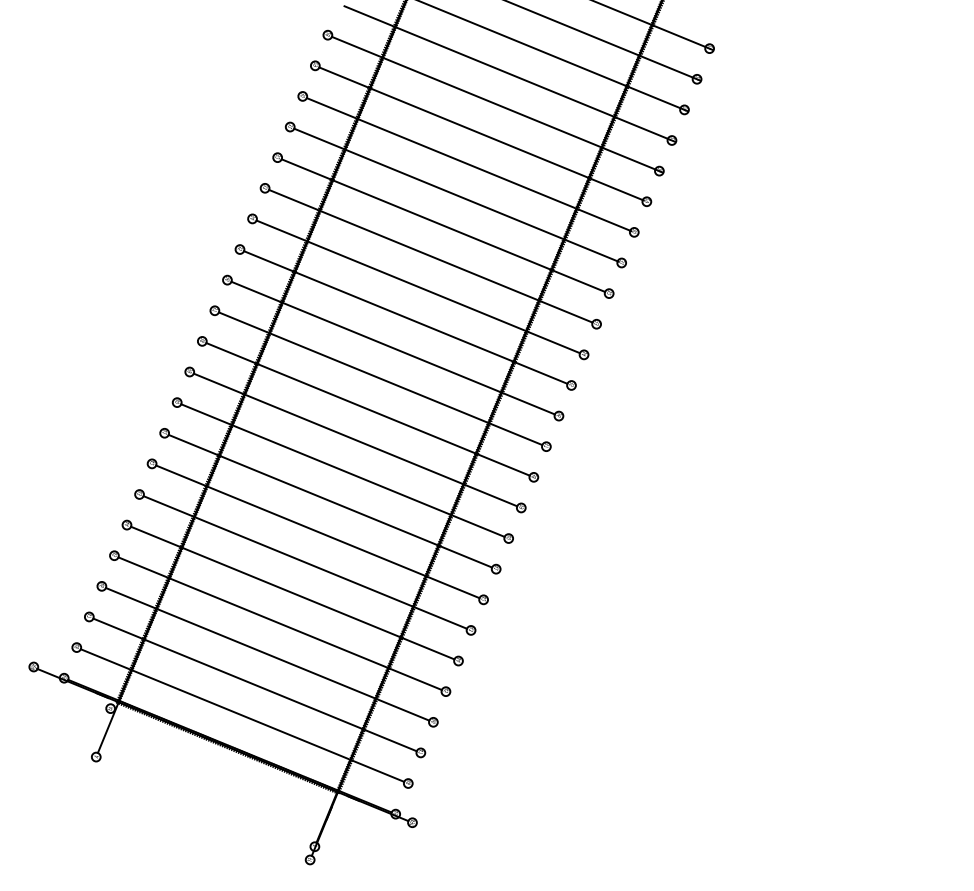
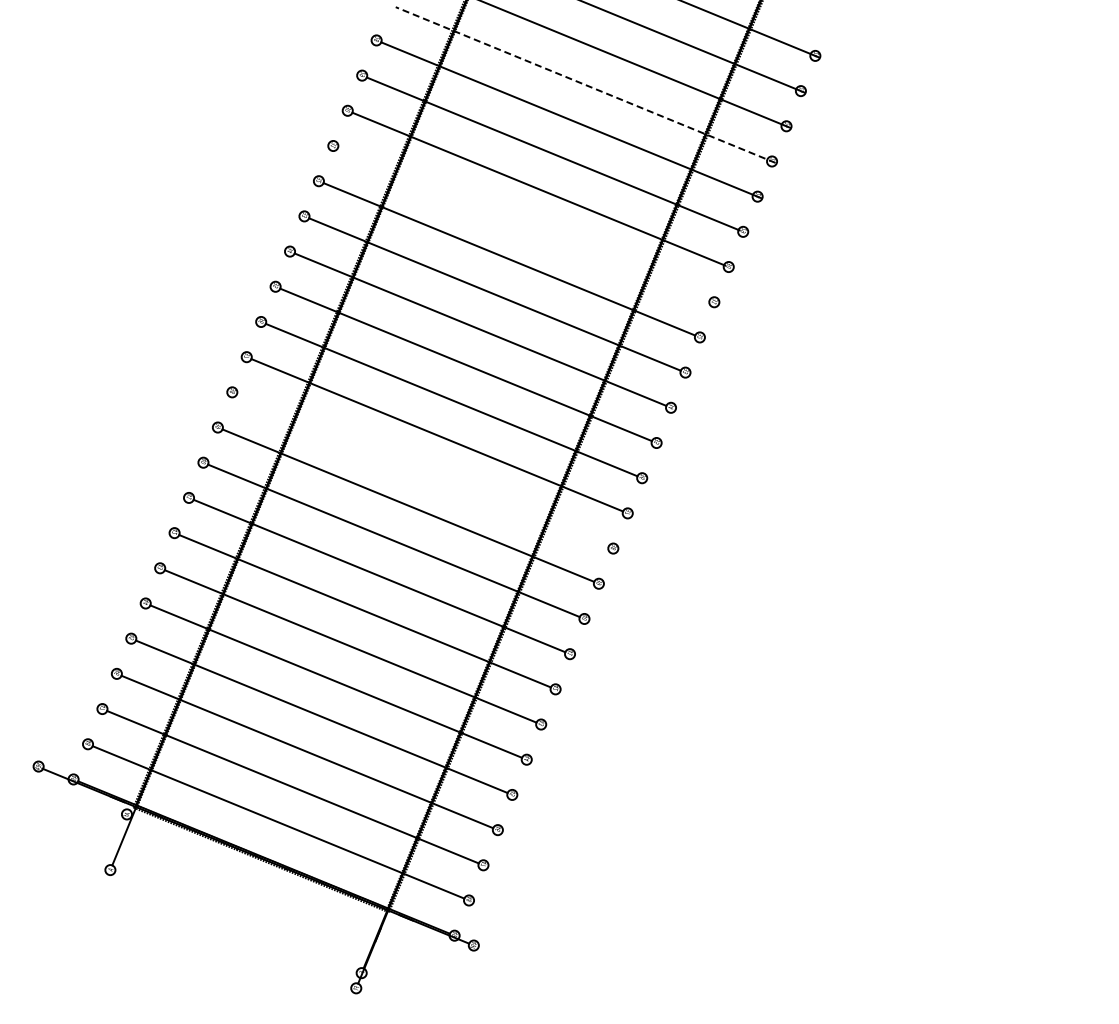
line: (509, 73) -> (585, 84), solid -> dashed
line: (456, 194) -> (524, 223), removed
line: (367, 409) -> (422, 470), removed

